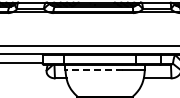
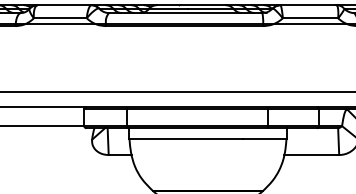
line: (94, 70) -> (186, 139), dashed -> solid

